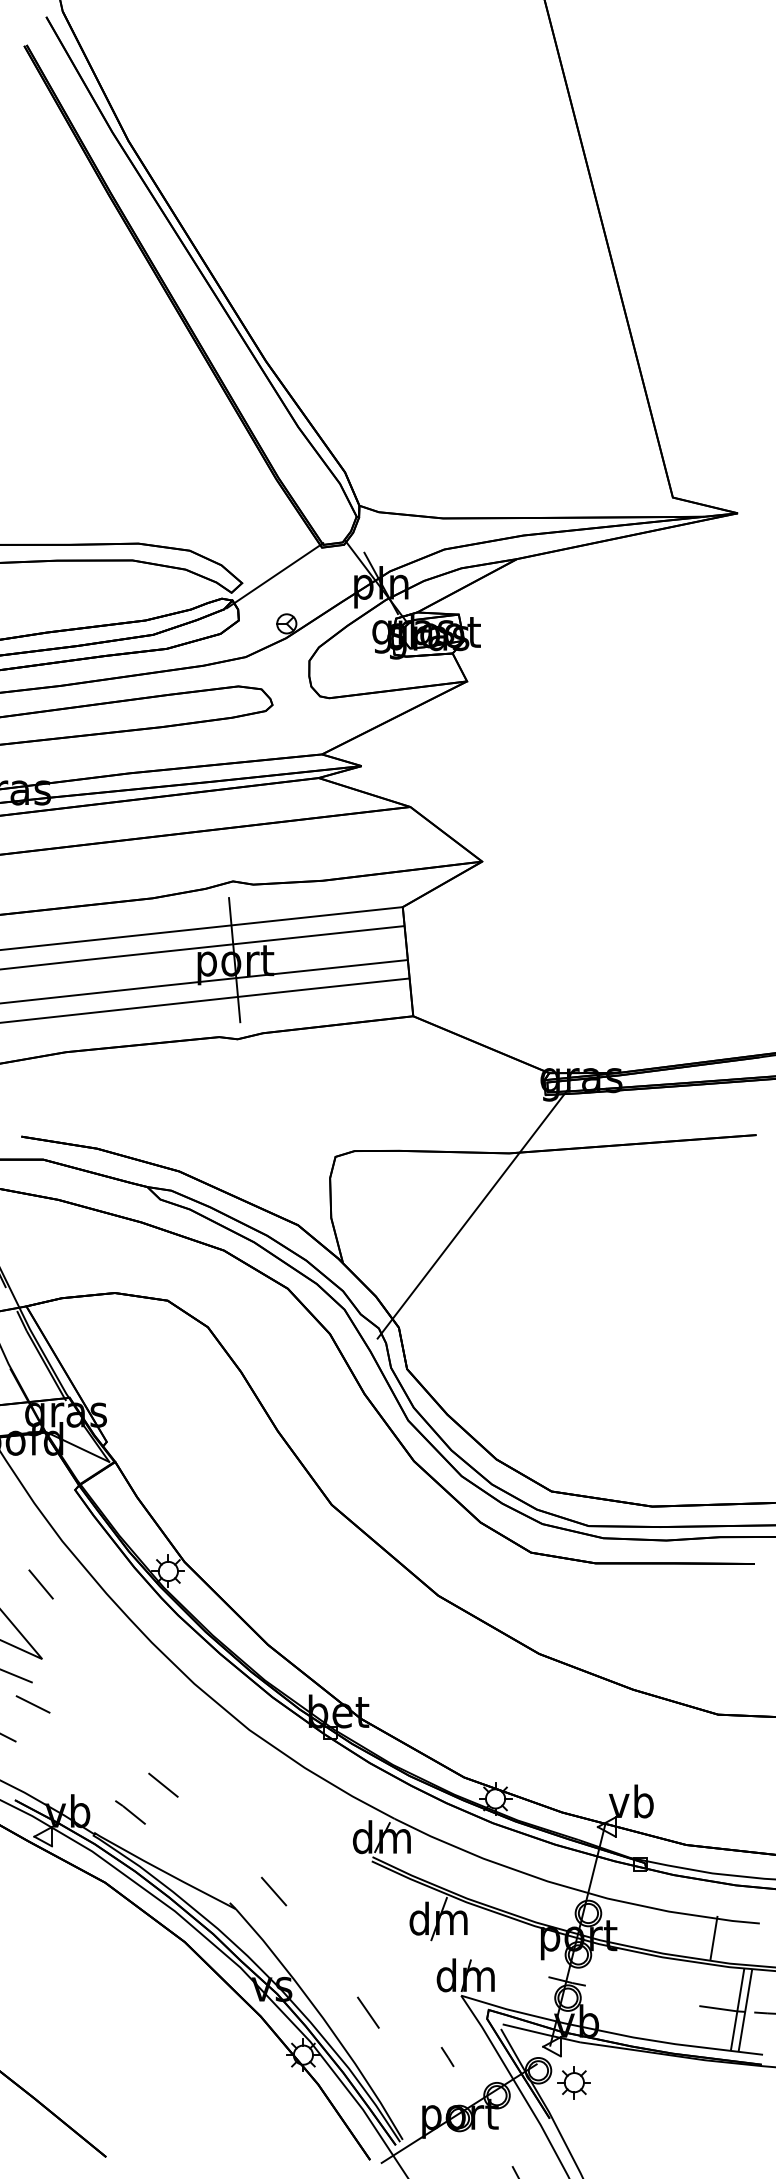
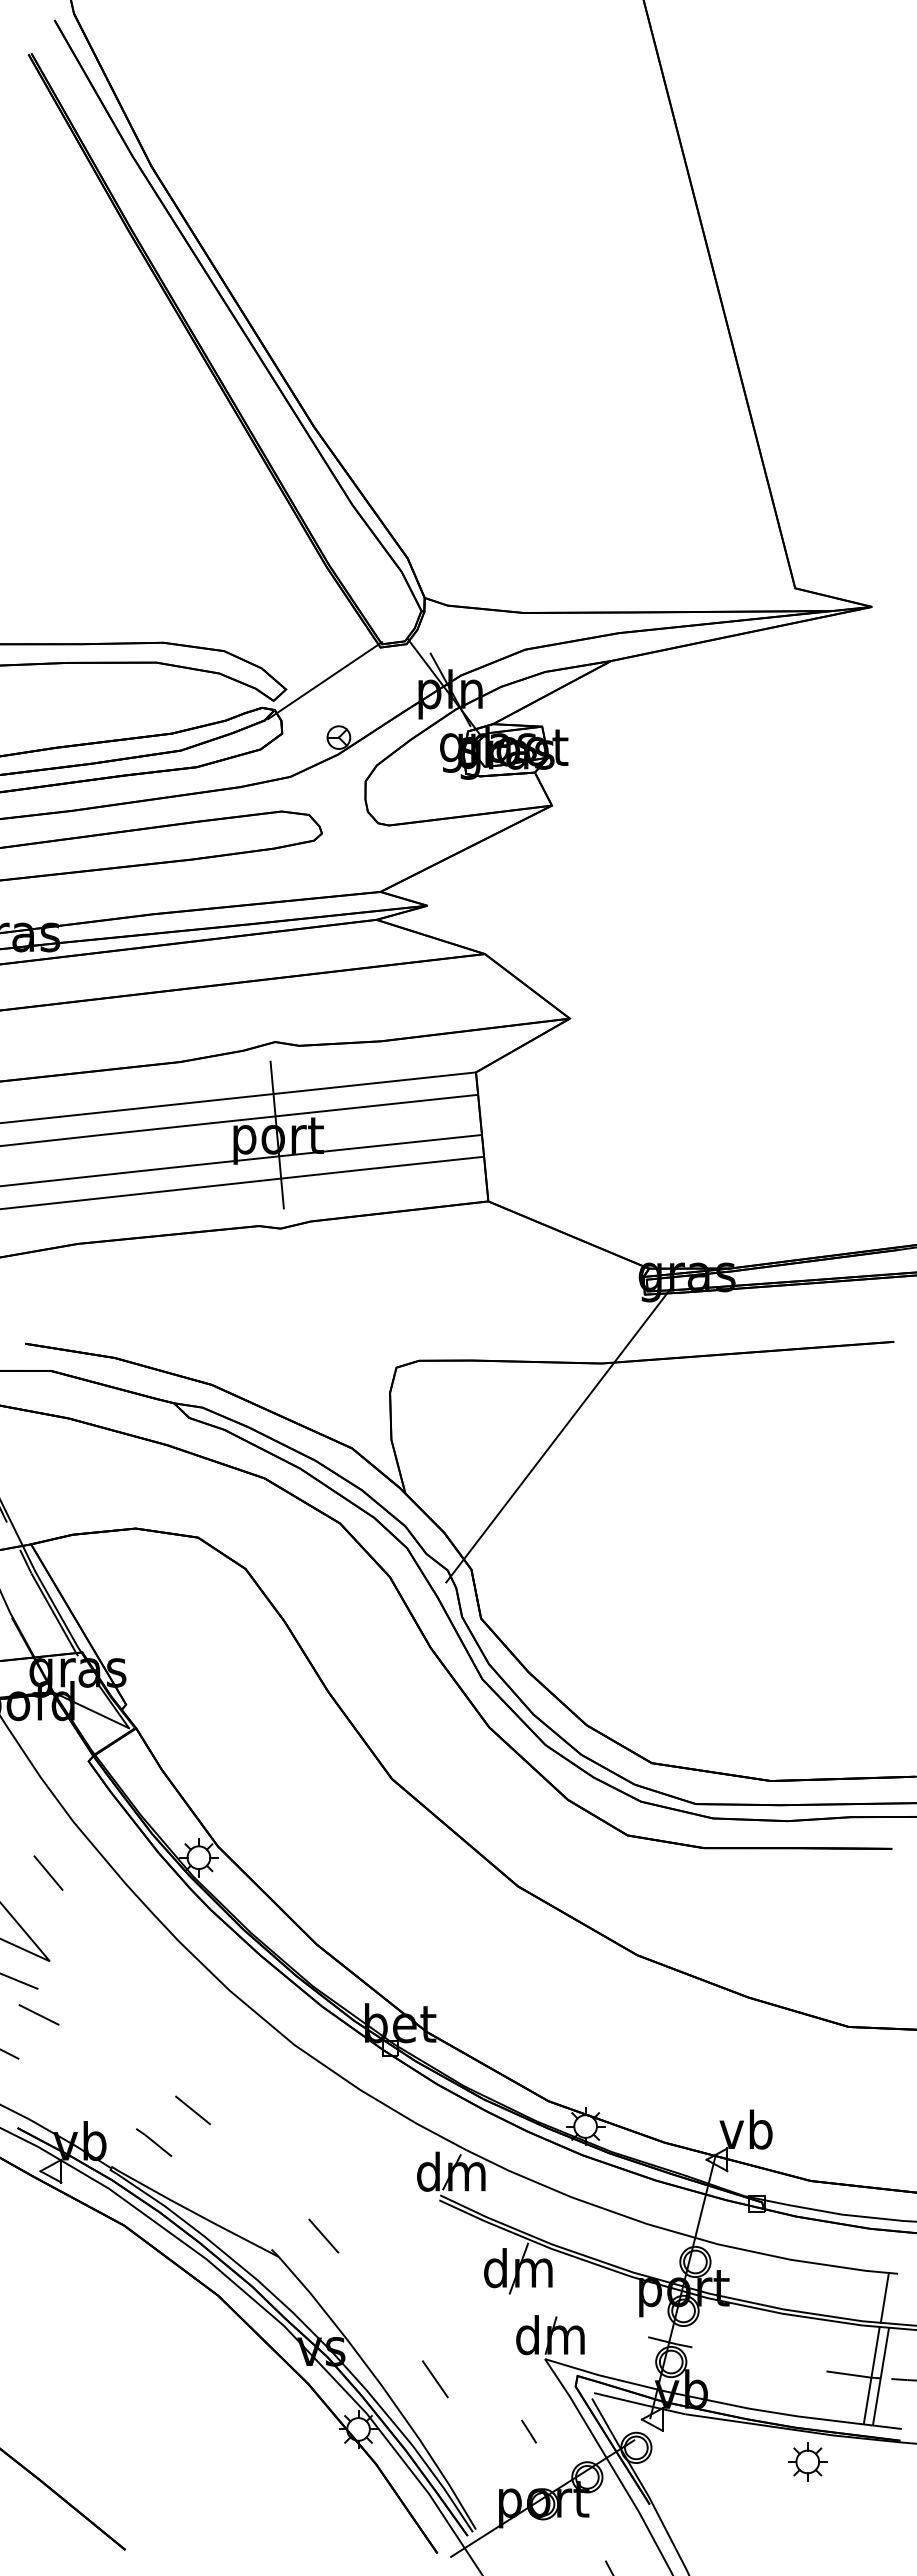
line: (713, 1937) -> (884, 2297), moved
part: (574, 2082) -> (807, 2461), moved

